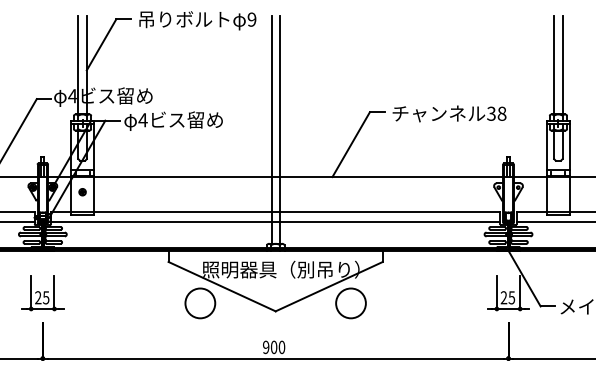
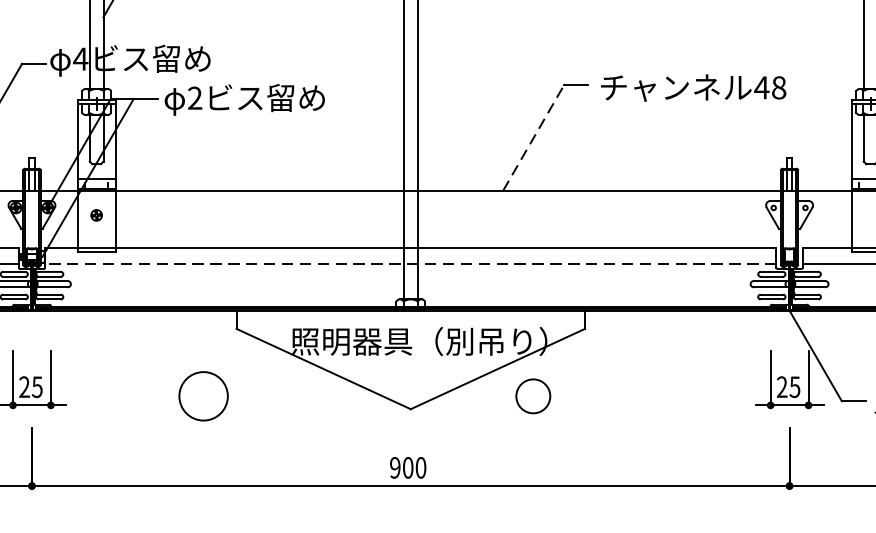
text: (491, 113) -> (761, 87), 38 -> 48
text: (142, 120) -> (194, 98), 4 -> 2
line: (351, 144) -> (534, 137), solid -> dashed
line: (275, 222) -> (410, 264), solid -> dashed
circle: (200, 303) -> (203, 396), moved
circle: (350, 303) -> (532, 396), size x0.7

